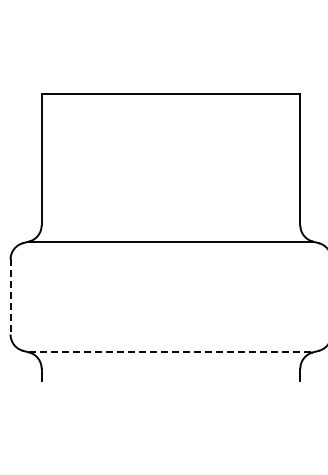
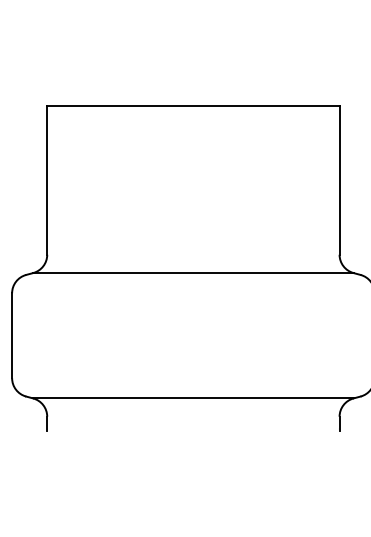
line: (10, 297) -> (12, 336), dashed -> solid
line: (170, 352) -> (192, 398), dashed -> solid

